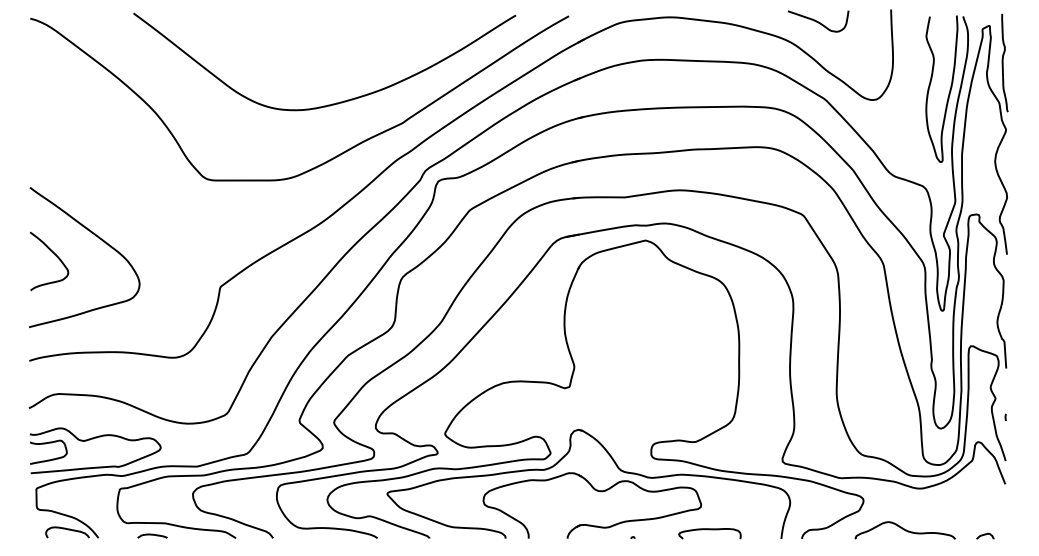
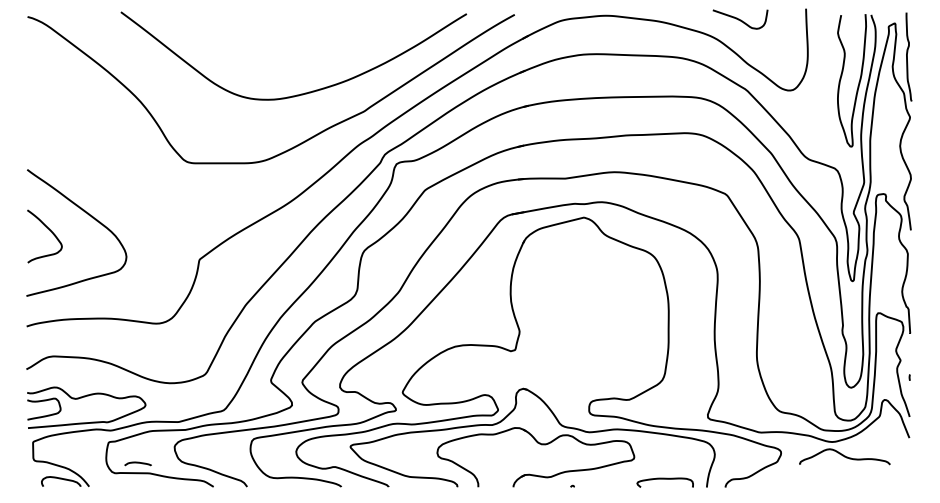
curve: (709, 530) -> (664, 479), moved
curve: (904, 530) -> (844, 456), moved
curve: (151, 535) -> (137, 463), moved
curve: (984, 535) -> (890, 484), removed

